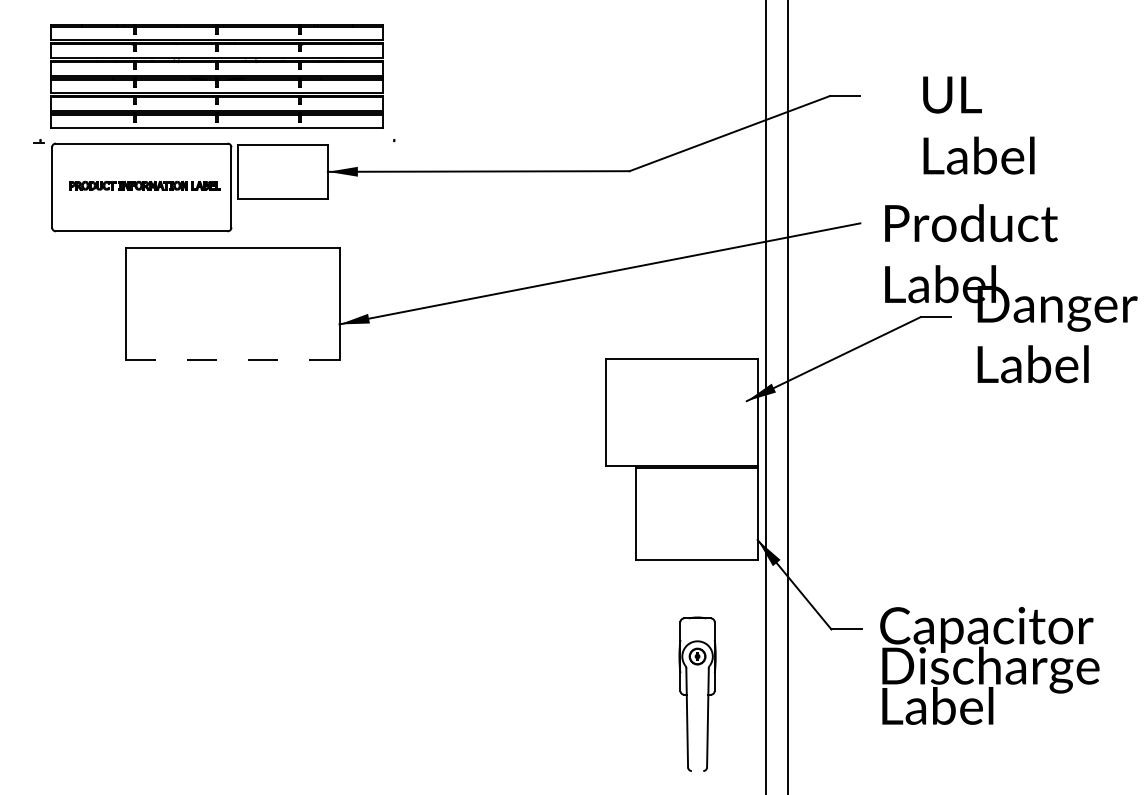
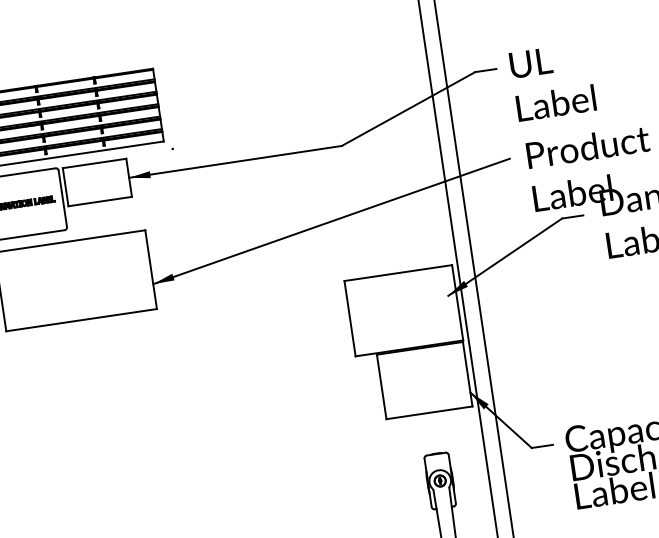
text: (978, 125) -> (552, 81), moved
line: (232, 359) -> (81, 320), dashed -> solid

